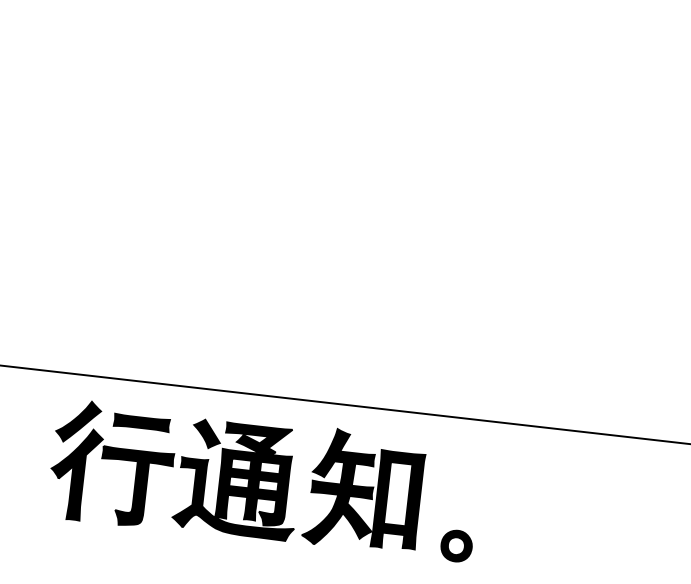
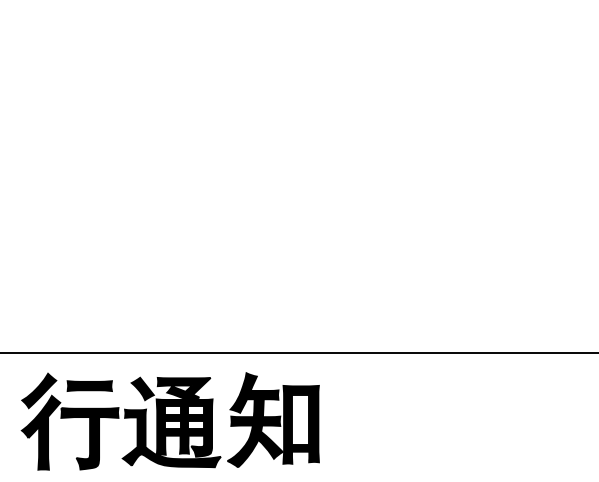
part: (457, 545) -> (352, 455), removed

